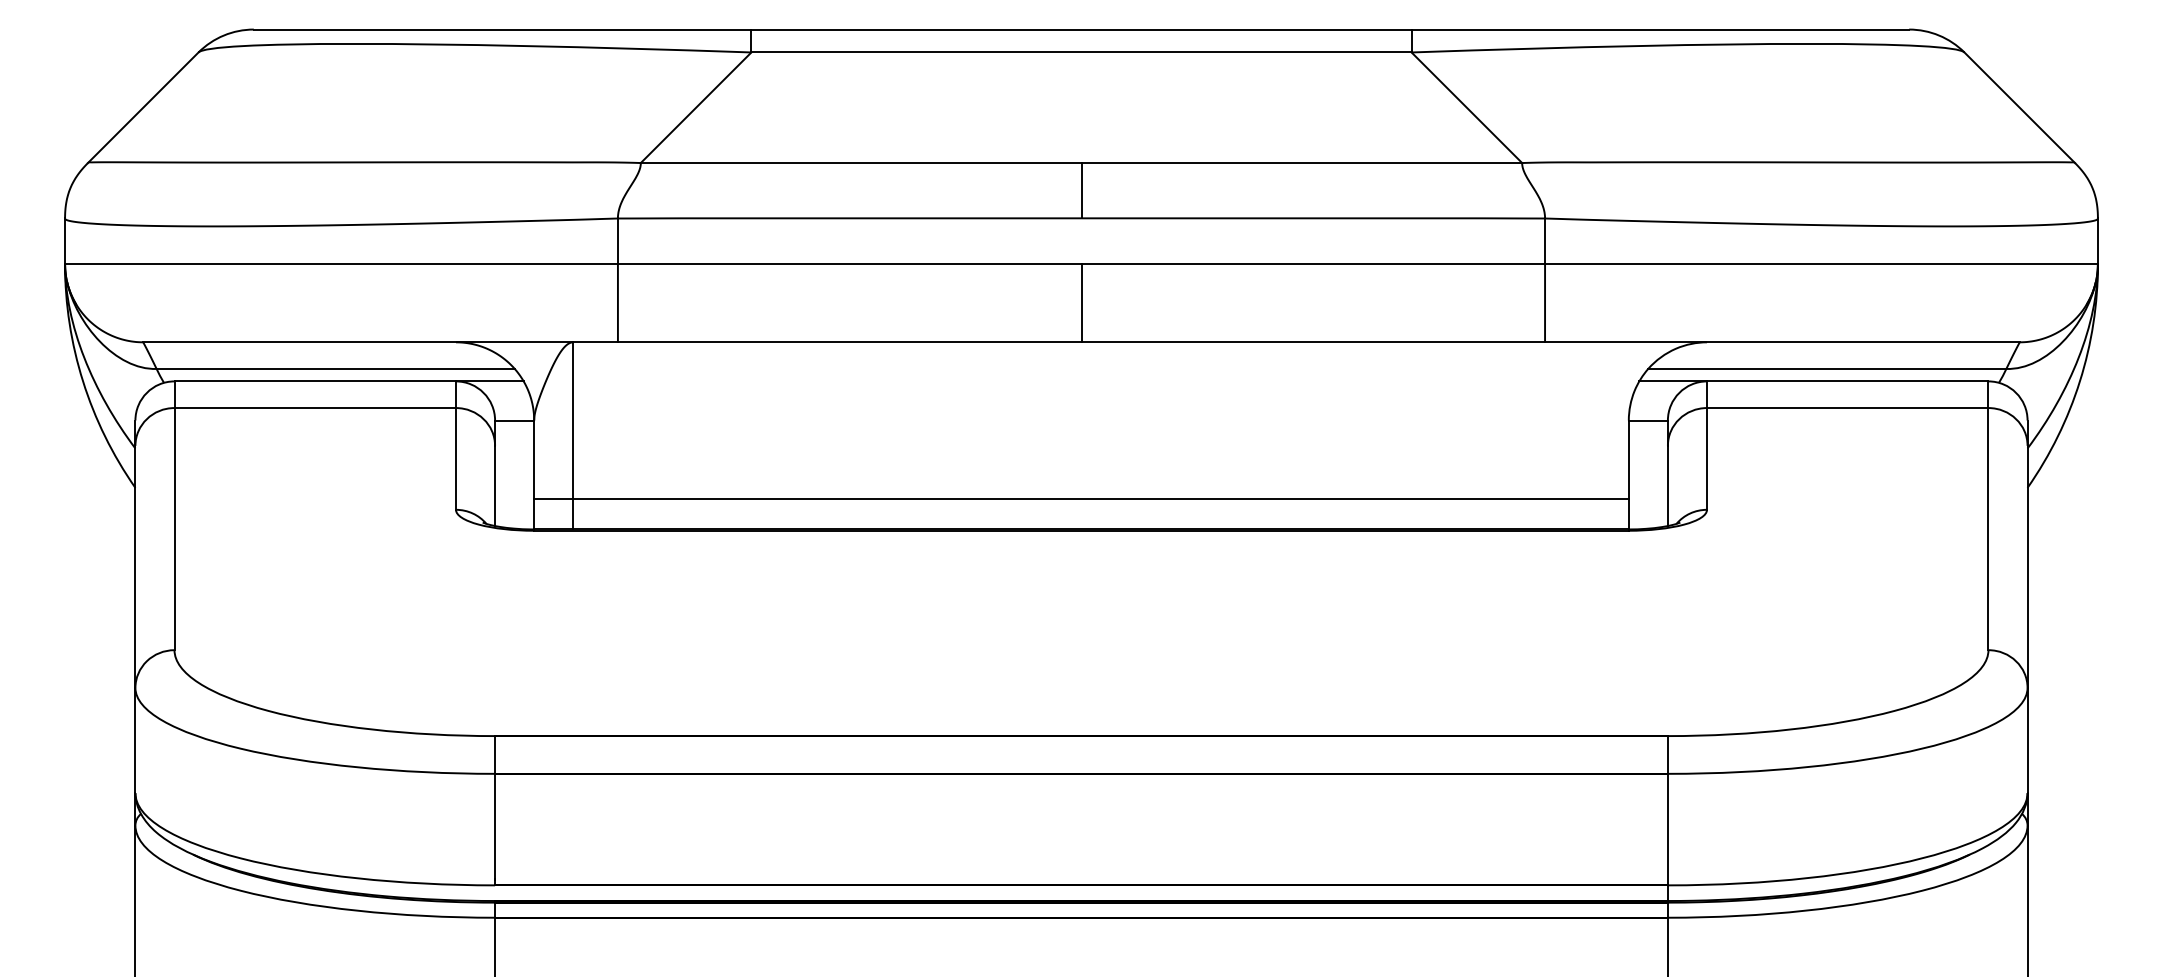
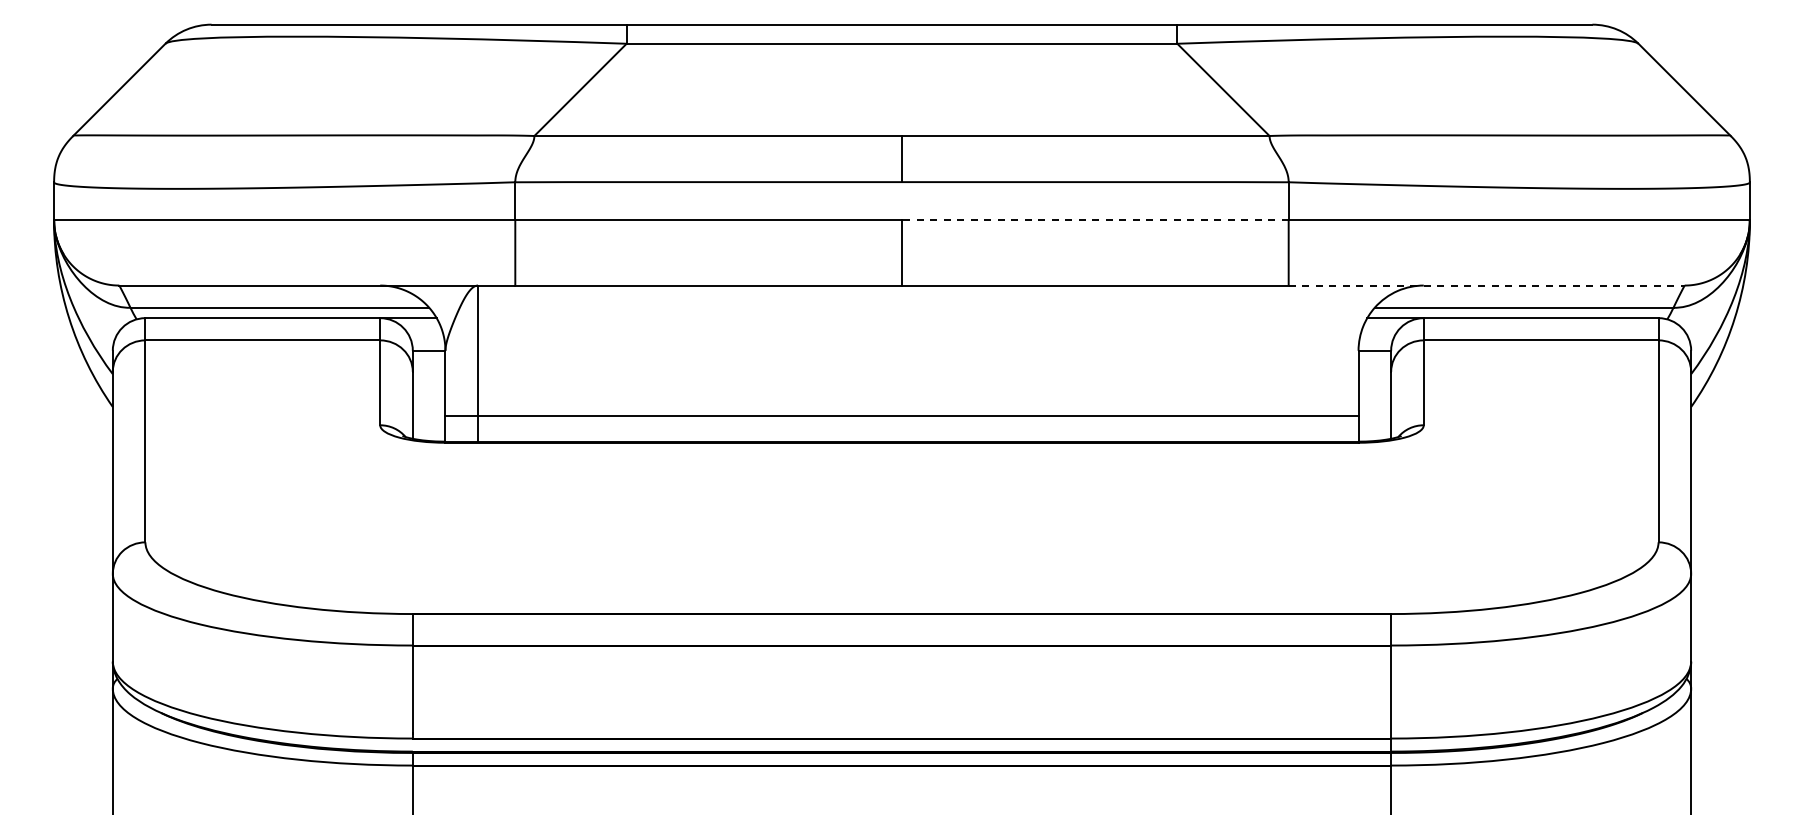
line: (1312, 264) -> (1094, 220), solid -> dashed
line: (1782, 342) -> (1486, 285), solid -> dashed

